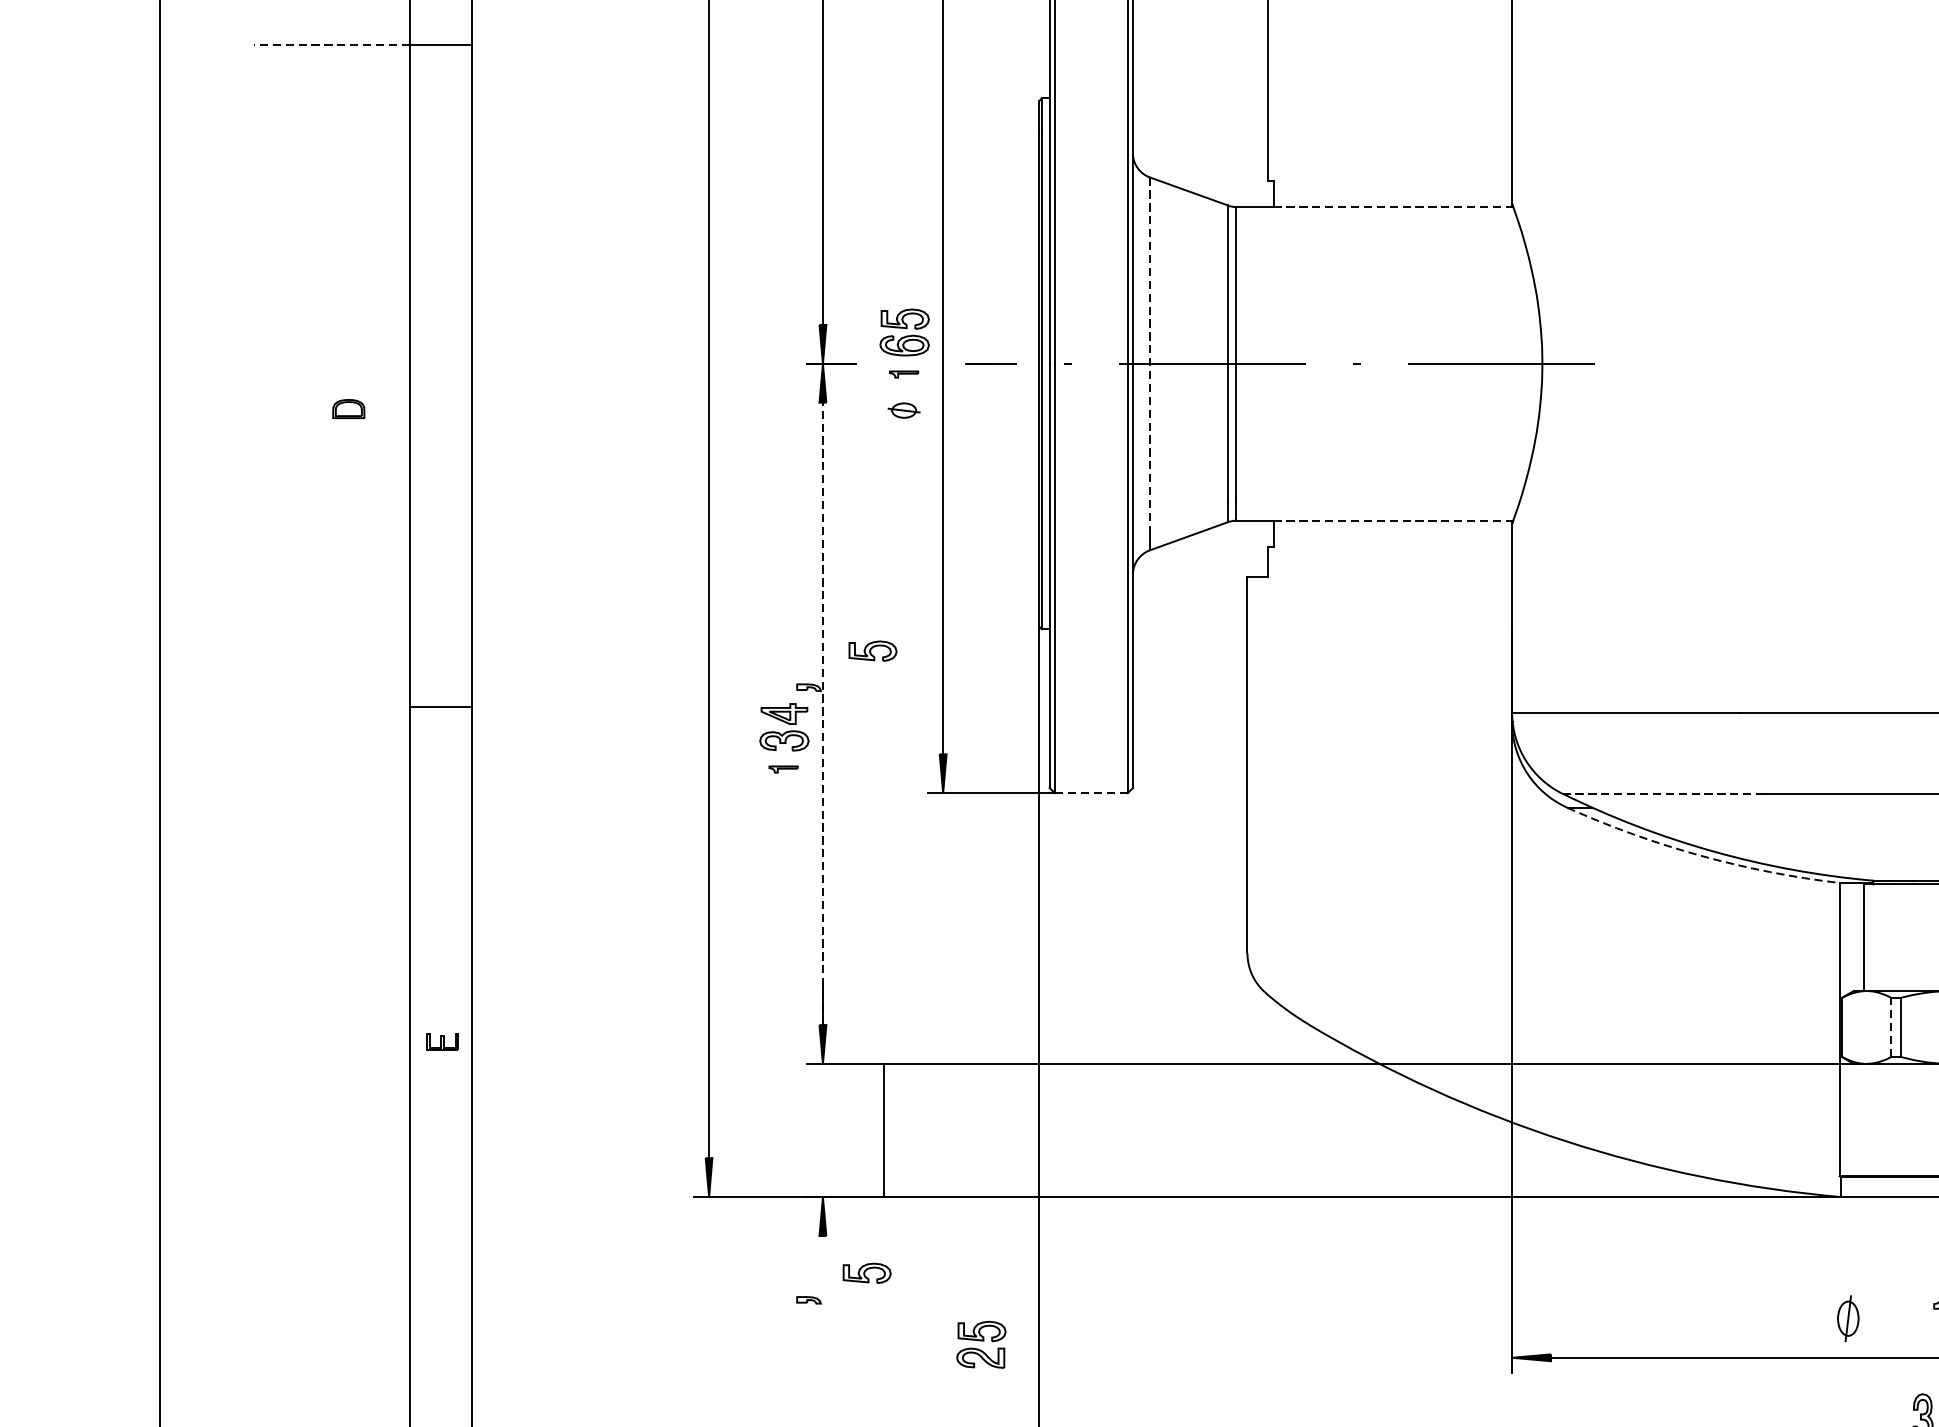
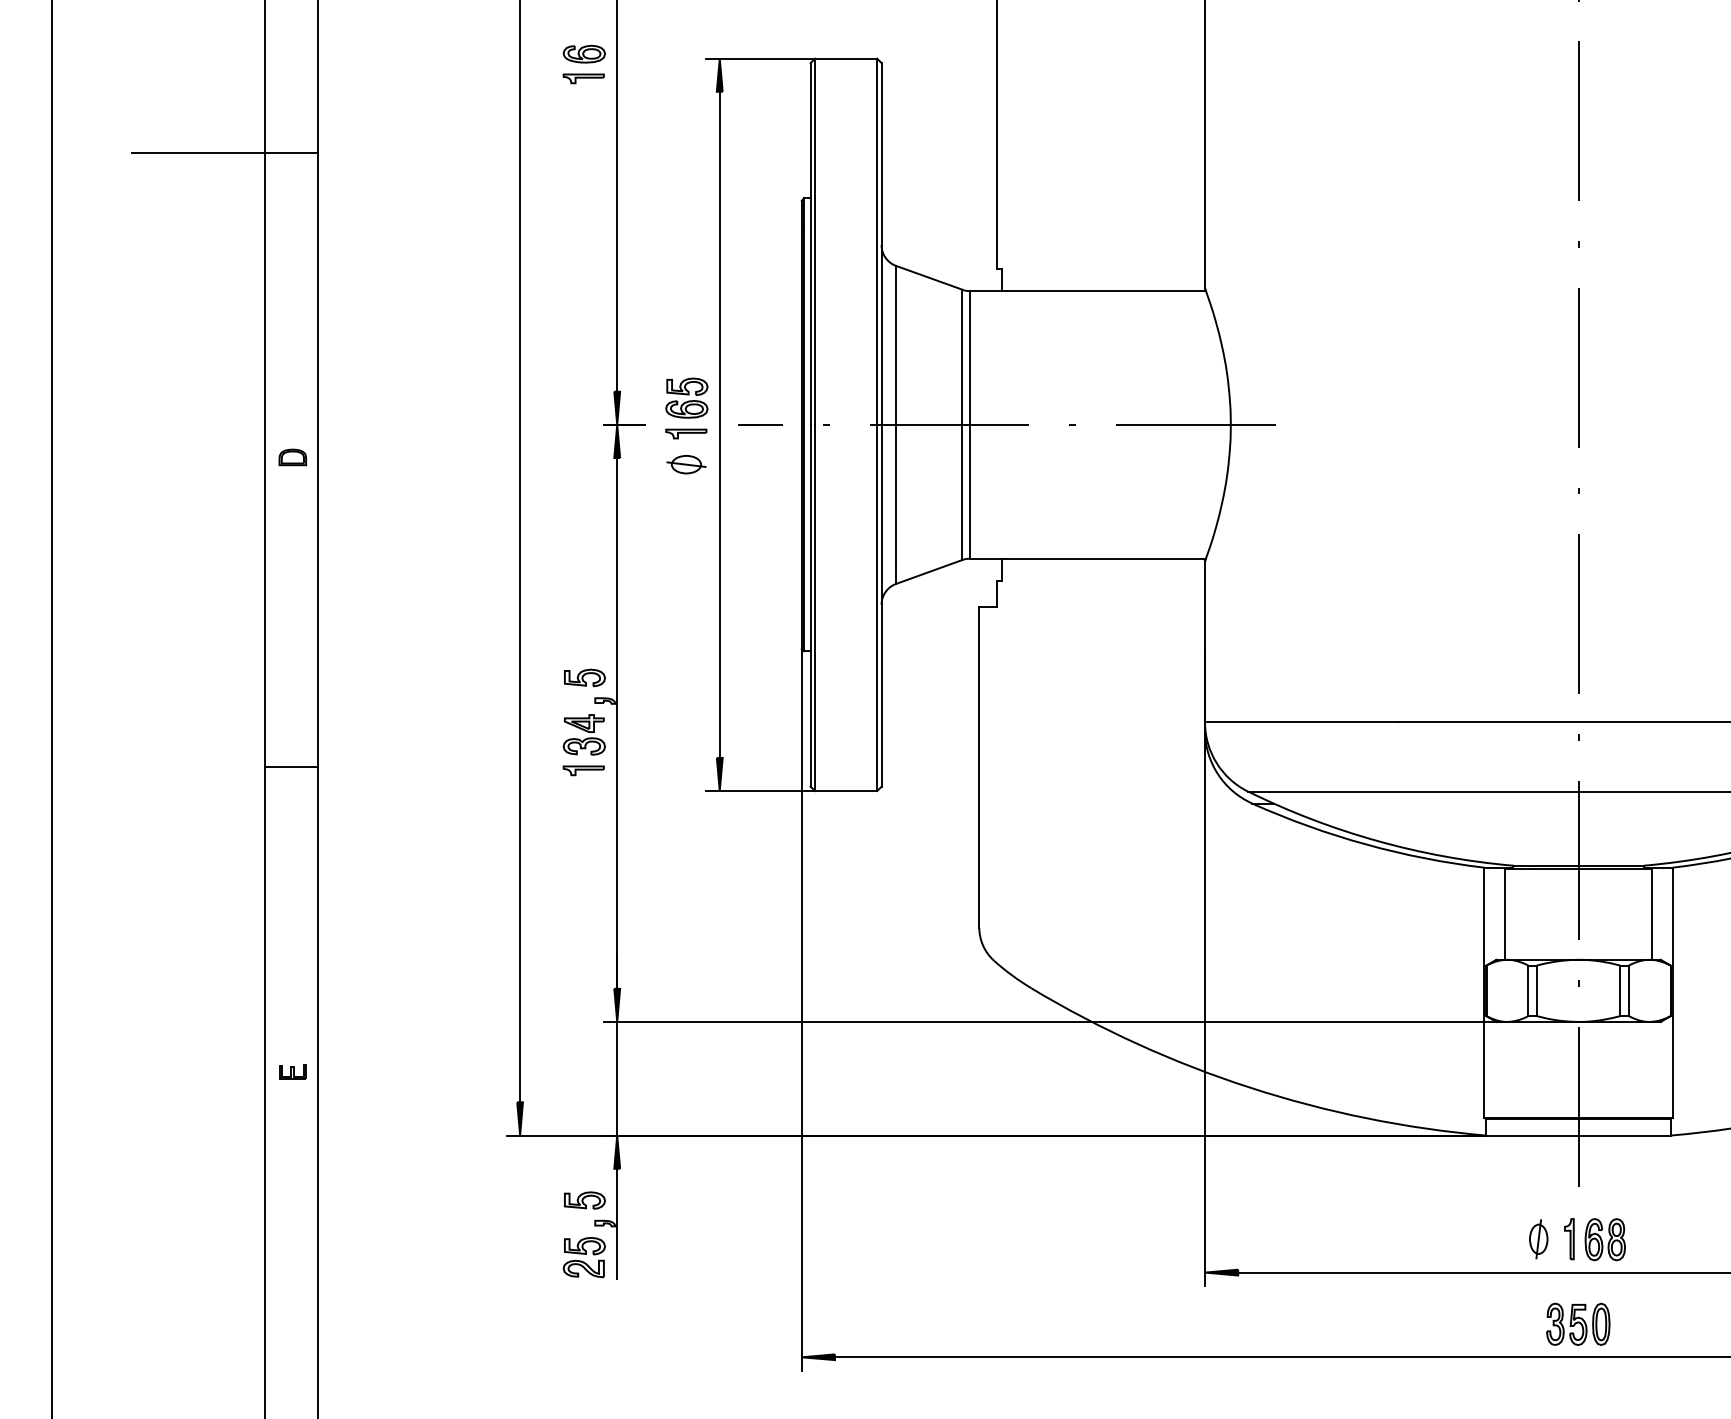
line: (331, 44) -> (198, 152), dashed -> solid
line: (1393, 207) -> (1103, 291), dashed -> solid
line: (1150, 352) -> (896, 415), dashed -> solid
part: (904, 373) -> (686, 433), size x1.67
part: (348, 409) -> (292, 457), moved
part: (904, 410) -> (686, 464), size x1.43
line: (1393, 520) -> (1103, 558), dashed -> solid
part: (872, 650) -> (584, 677), moved
line: (441, 706) -> (291, 767), moved
line: (823, 712) -> (617, 722), dashed -> solid
part: (783, 769) -> (583, 770), size x1.67
line: (1090, 793) -> (845, 791), dashed -> solid
line: (1663, 793) -> (1334, 791), dashed -> solid
arc: (1700, 855) -> (1365, 844), dashed -> solid
line: (1891, 1027) -> (1528, 990), dashed -> solid
part: (442, 1041) -> (292, 1071), moved
line: (884, 1130) -> (617, 1078), moved
part: (866, 1273) -> (584, 1200), moved
line: (823, 1300) -> (617, 1223), added
part: (1848, 1318) -> (1538, 1239), moved
part: (980, 1344) -> (583, 1257), moved

